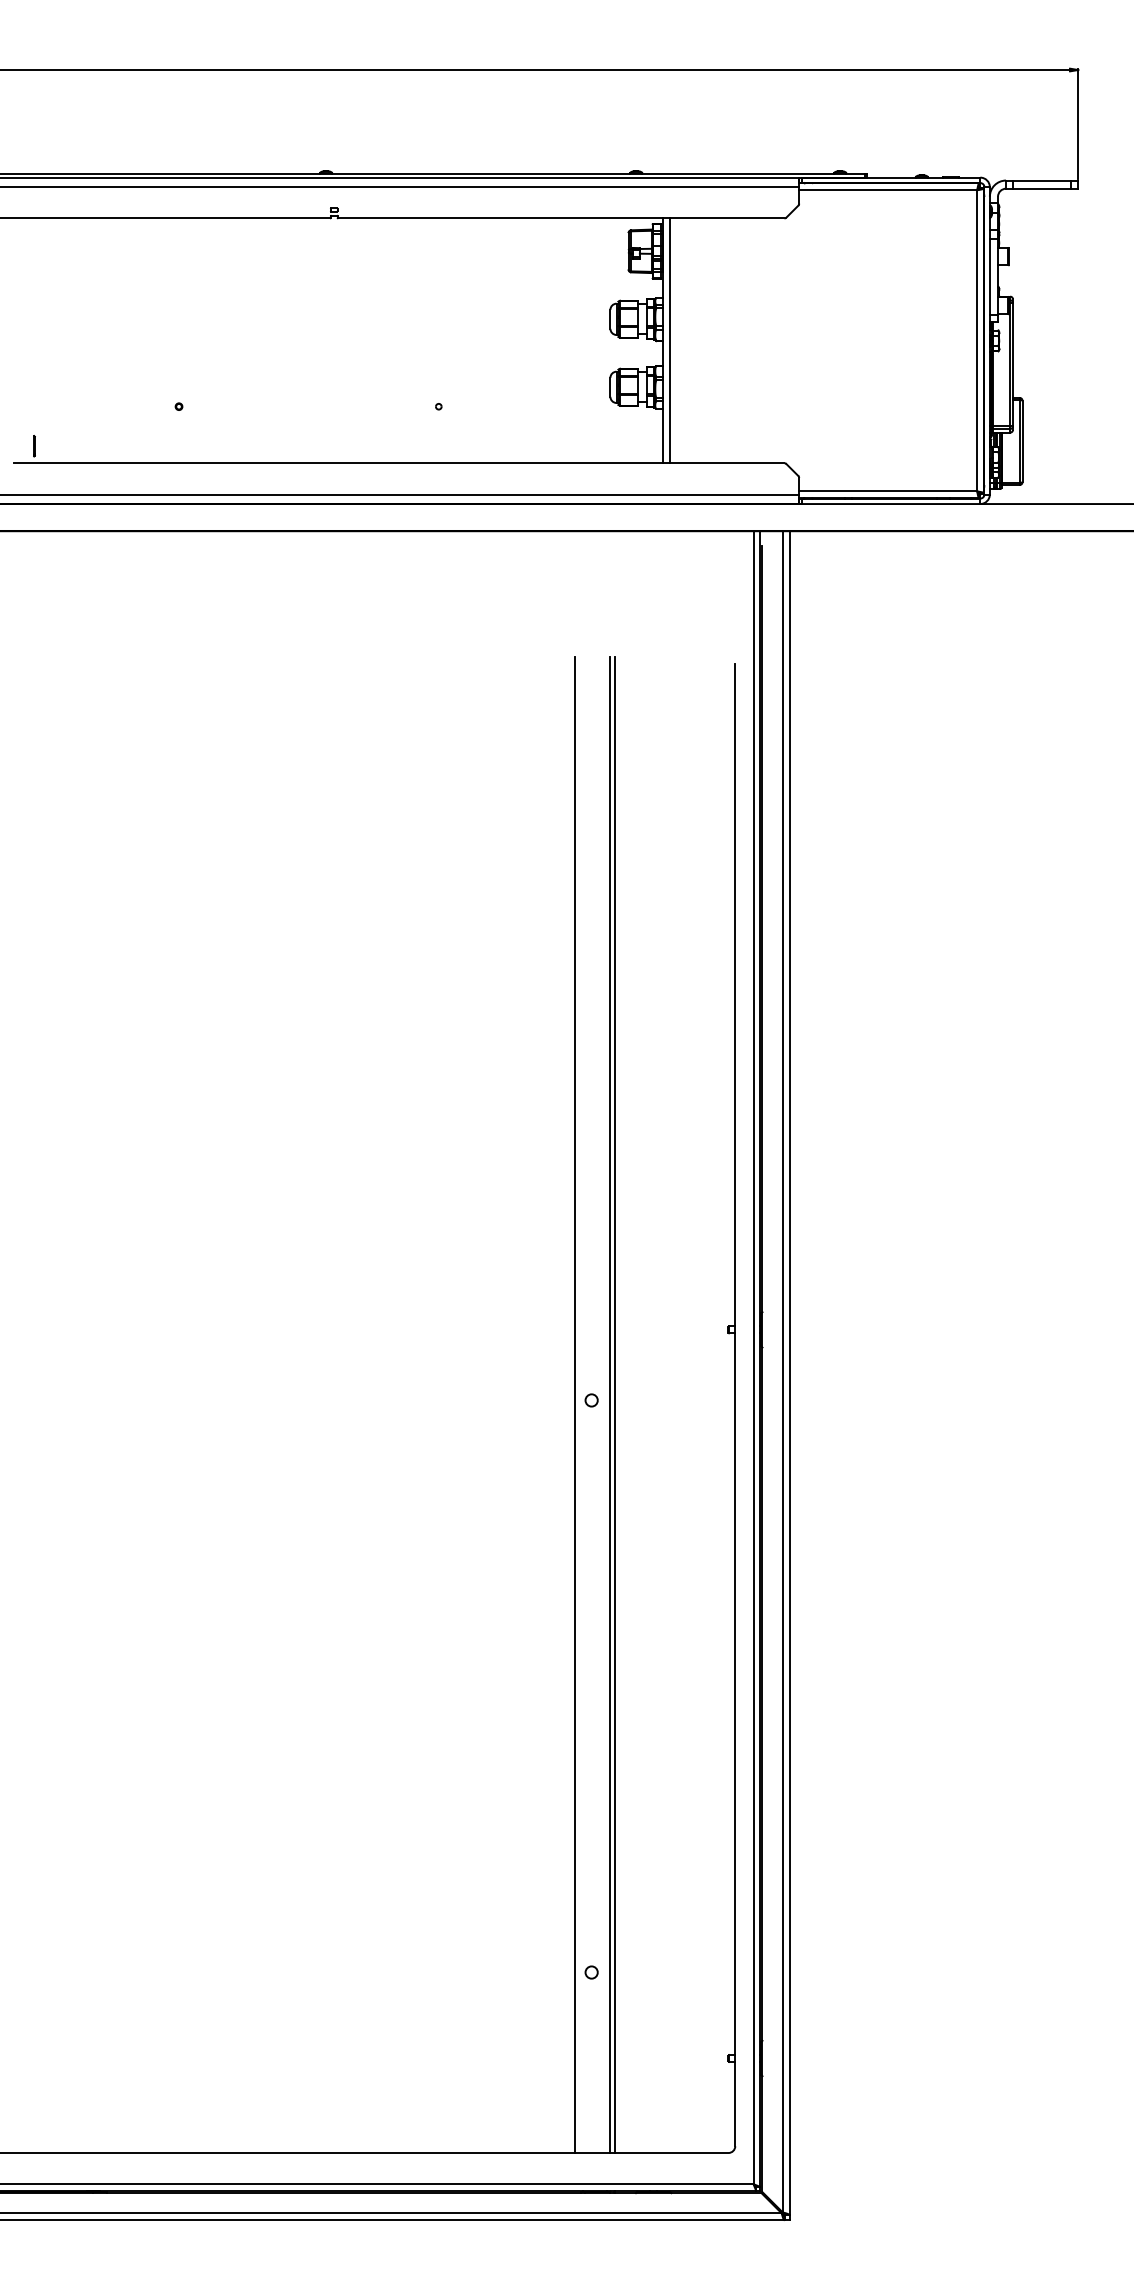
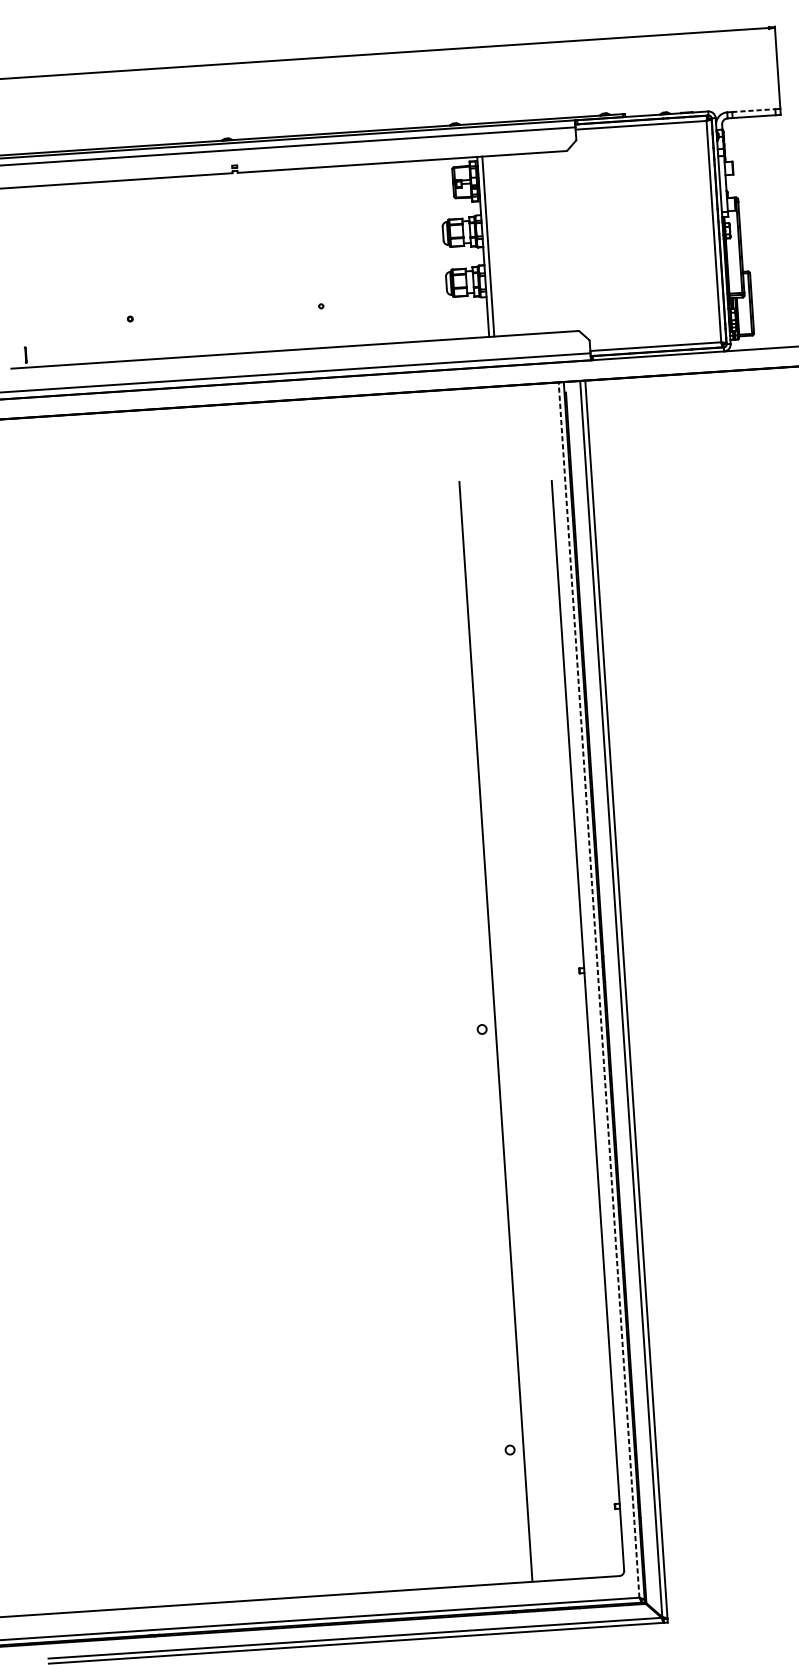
line: (1042, 180) -> (754, 110), solid -> dashed
line: (753, 1357) -> (599, 989), solid -> dashed
line: (575, 1405) -> (470, 1033), removed
line: (614, 1405) -> (499, 1032), removed

